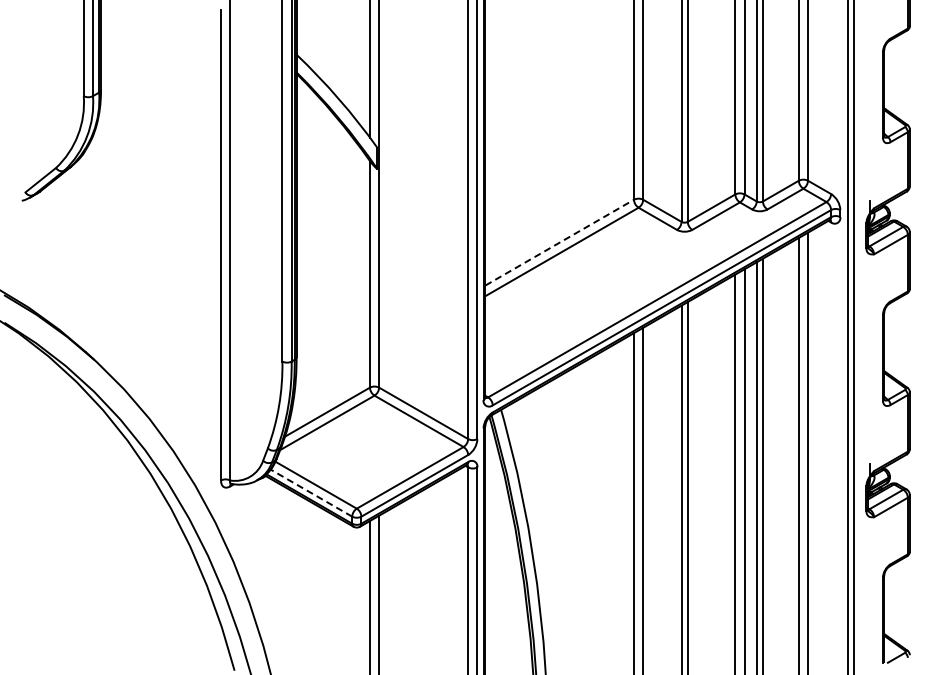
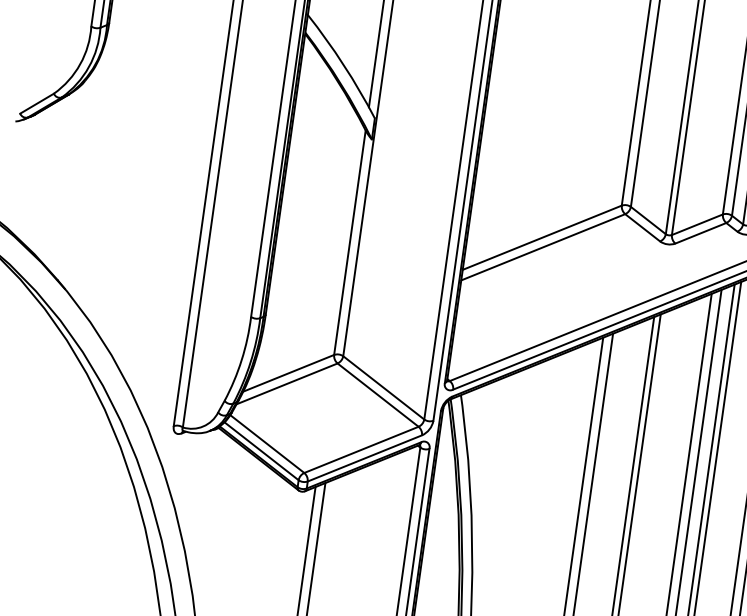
line: (559, 242) -> (542, 237), dashed -> solid
line: (310, 492) -> (260, 450), dashed -> solid

